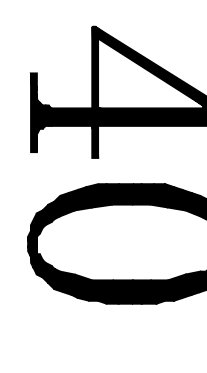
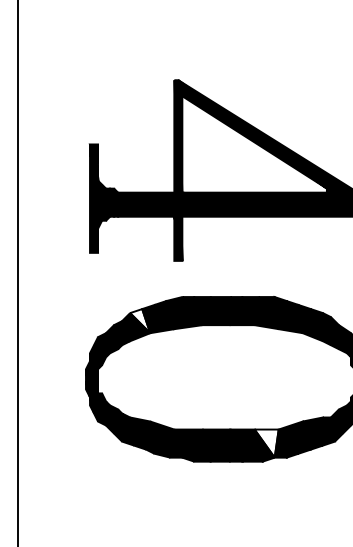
fill: (67, 201) -> (140, 321), removed
fill: (159, 290) -> (266, 443), removed

